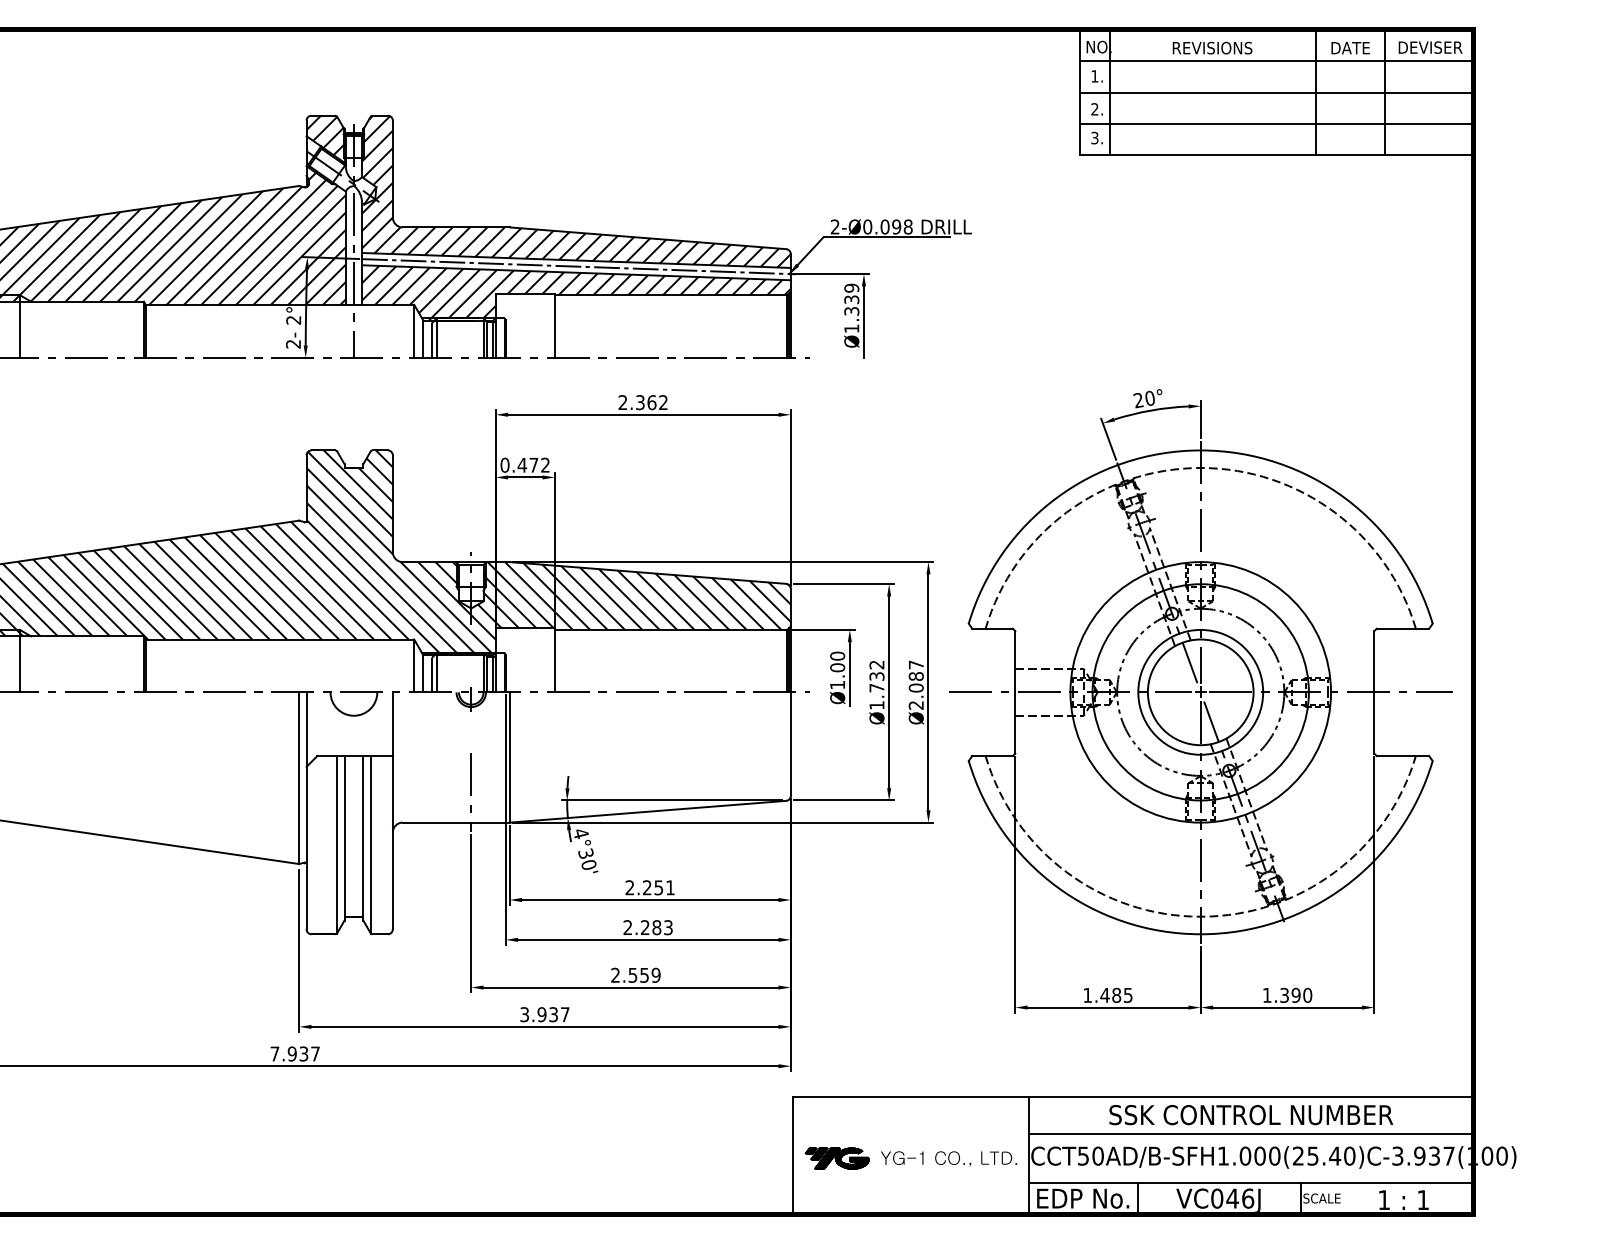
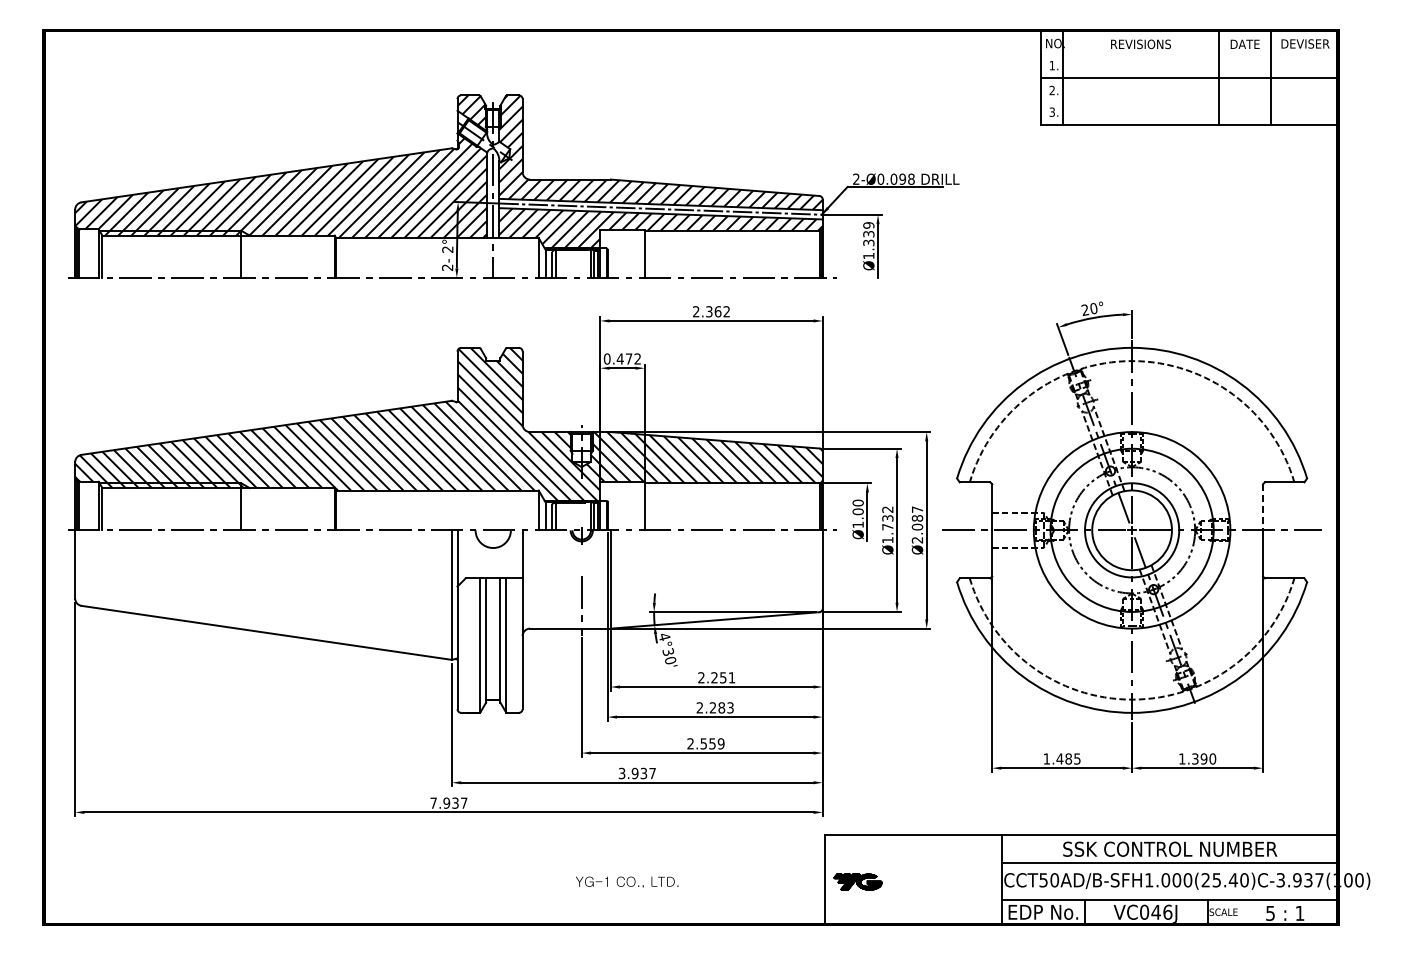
line: (1276, 61) -> (1189, 54), removed
line: (1276, 123) -> (1189, 101), removed
line: (1374, 662) -> (1263, 507), solid -> dashed
text: (949, 1157) -> (627, 881), moved
text: (1384, 1200) -> (1270, 913), 1 -> 5

